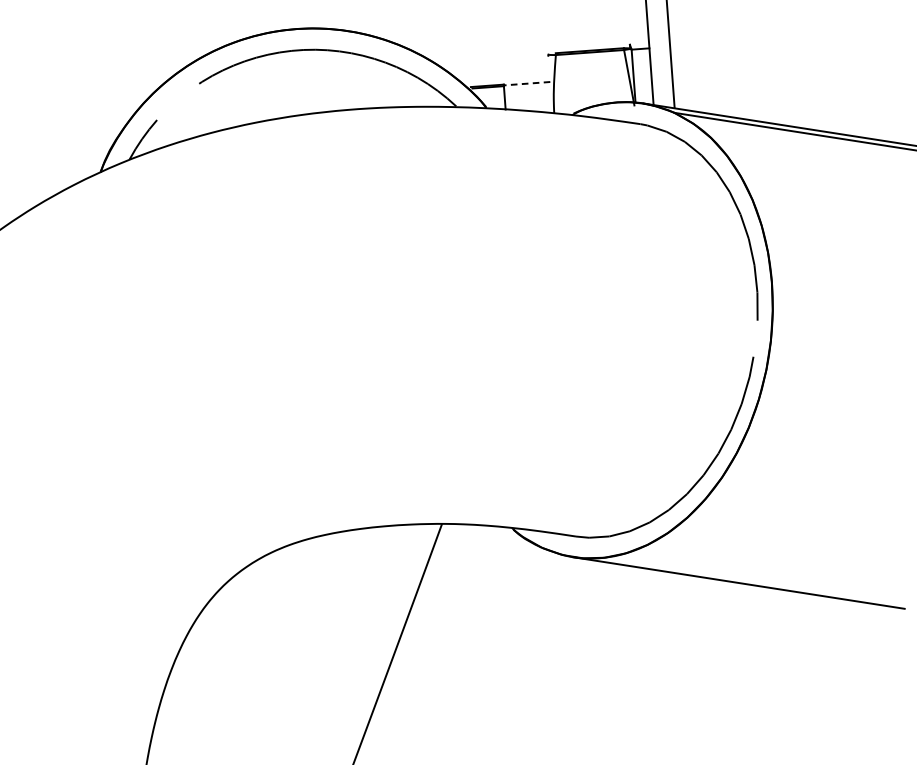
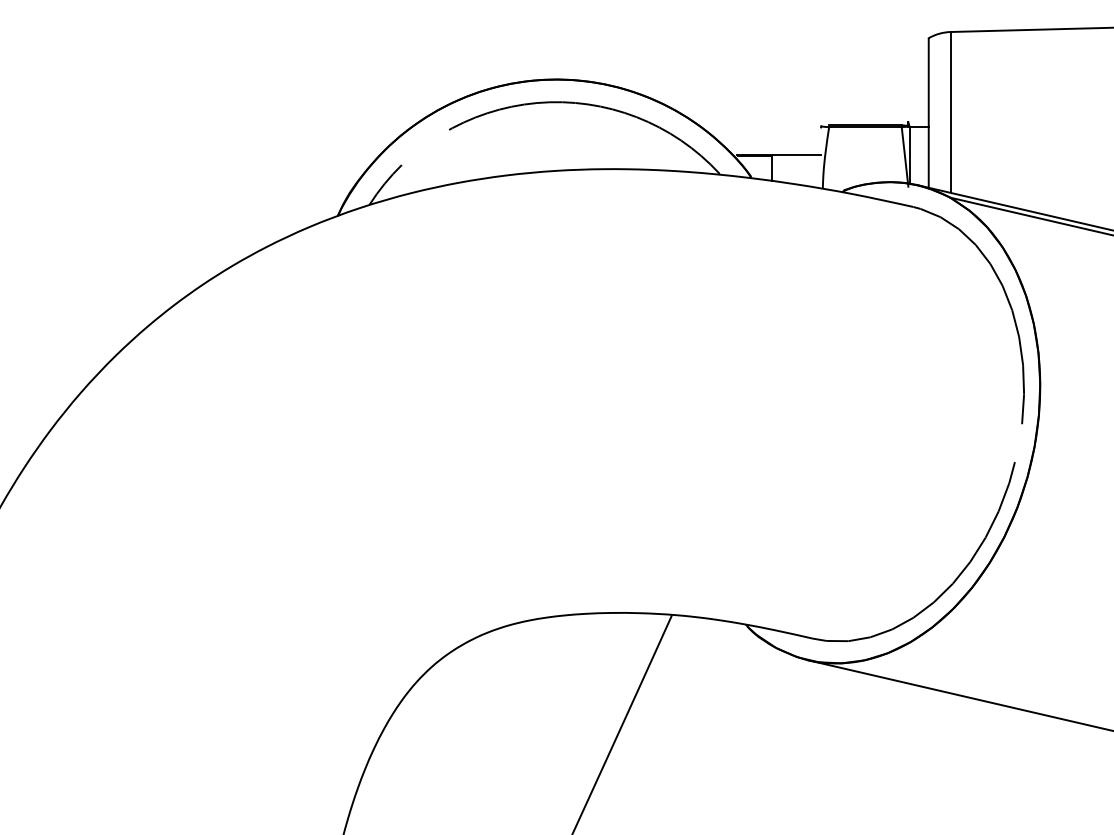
line: (527, 83) -> (796, 155), dashed -> solid

